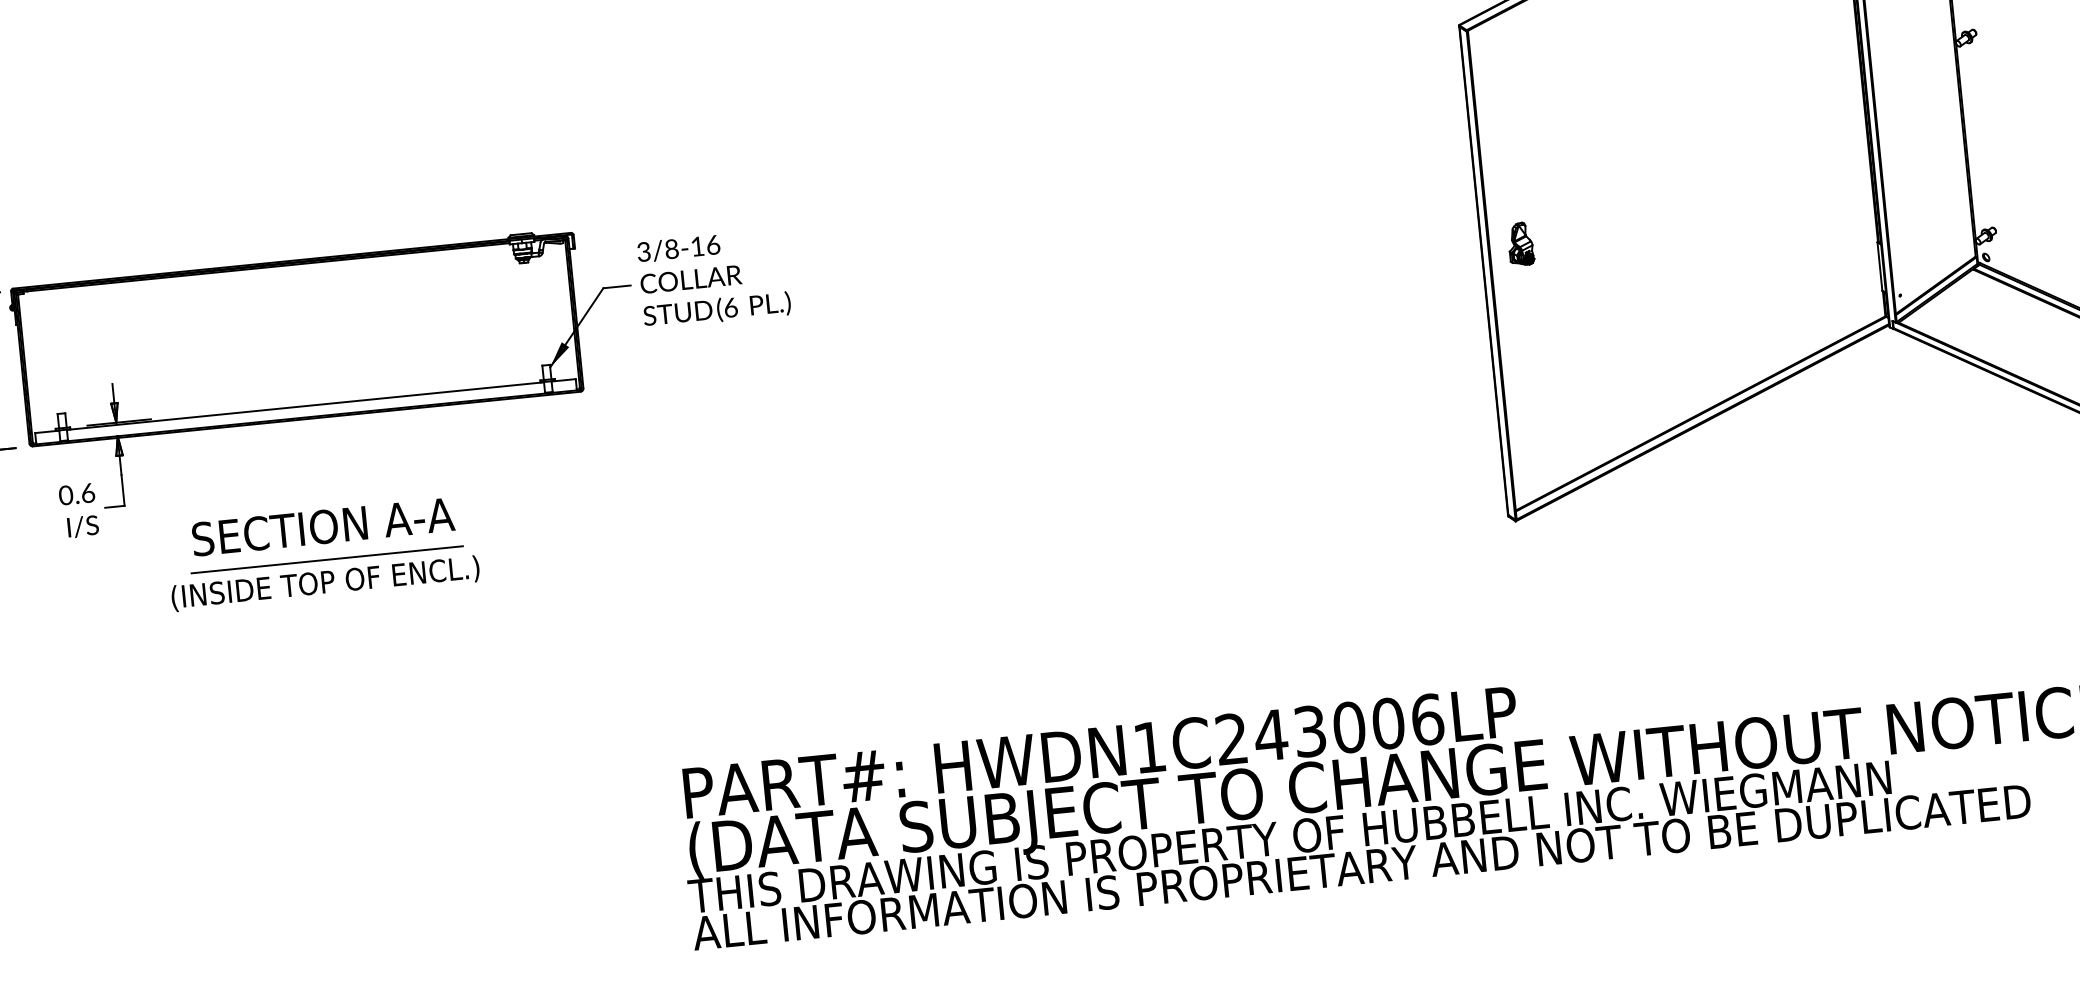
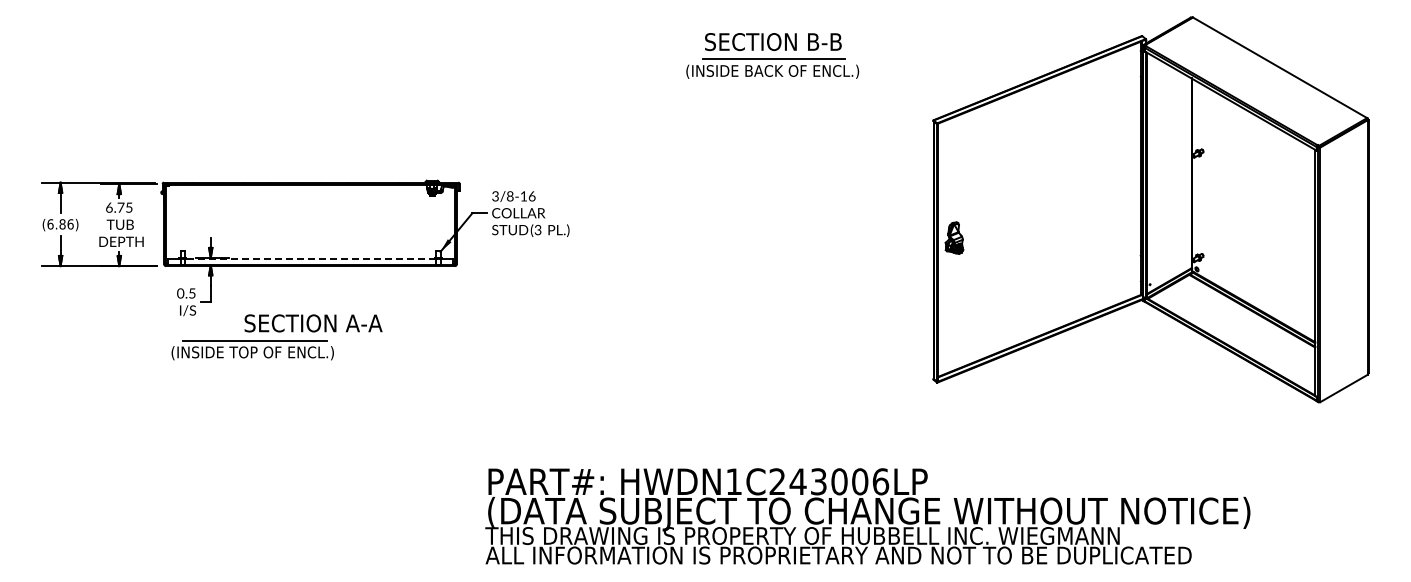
part: (1520, 243) -> (954, 237), size x1.4
text: (729, 306) -> (537, 229), (6 -> (3
line: (305, 406) -> (310, 259), solid -> dashed
text: (88, 493) -> (192, 293), 0.6 -> 0.5
part: (324, 578) -> (252, 350), moved

